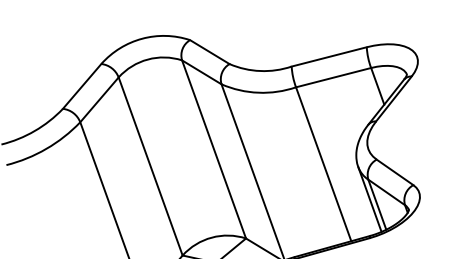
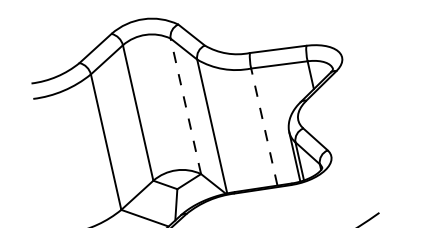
line: (213, 148) -> (185, 105), solid -> dashed
line: (323, 163) -> (264, 126), solid -> dashed

